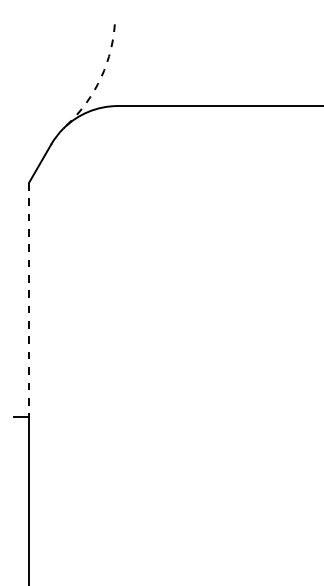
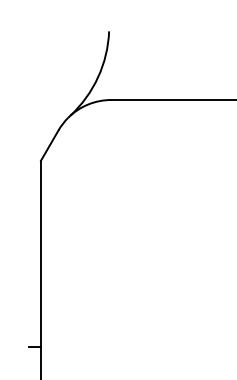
arc: (101, 77) -> (98, 77), dashed -> solid
line: (29, 300) -> (41, 254), dashed -> solid

